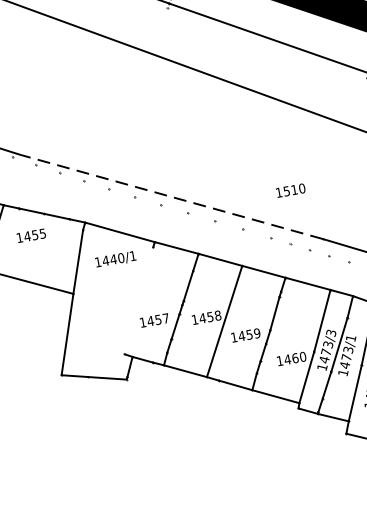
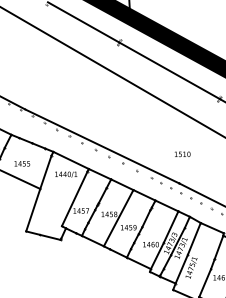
text: (290, 190) -> (182, 154), moved
line: (170, 197) -> (101, 146), dashed -> solid
text: (31, 235) -> (22, 163), moved
line: (138, 300) -> (74, 198), added

